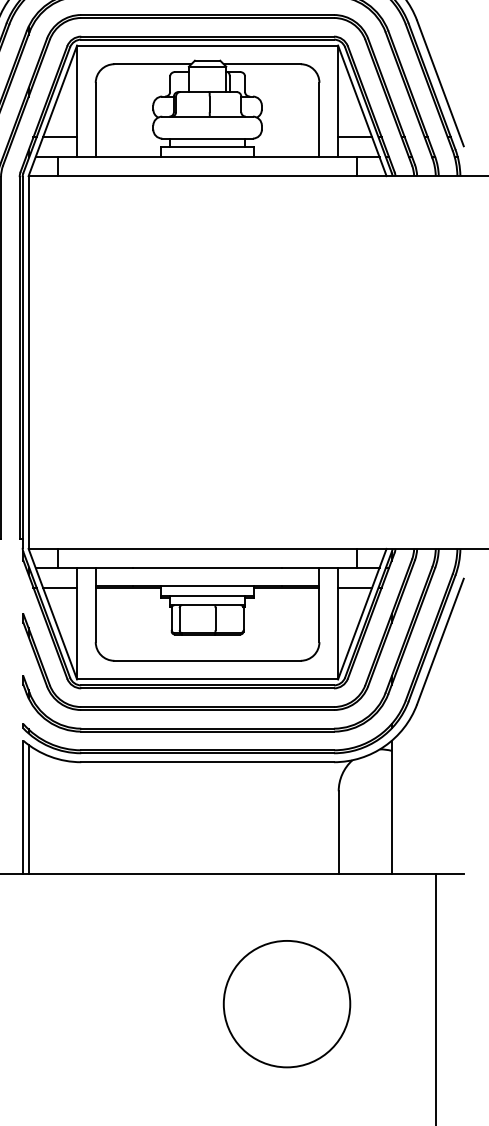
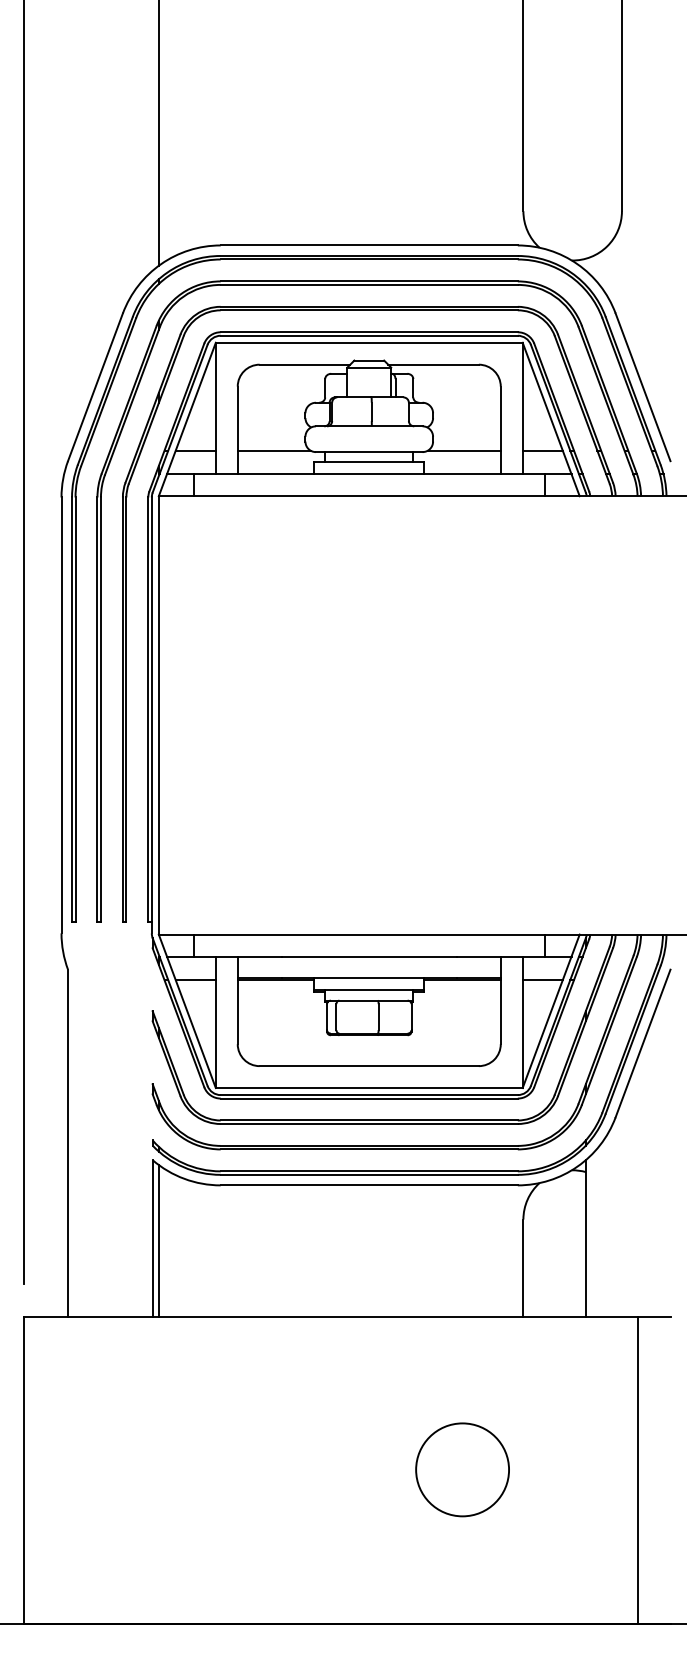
line: (126, 137) -> (273, 450), added
line: (287, 137) -> (463, 450), added
circle: (286, 1003) -> (462, 1469), size x0.62

